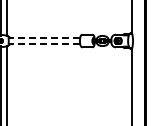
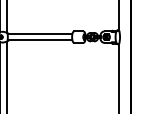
line: (44, 37) -> (40, 33), dashed -> solid
line: (44, 44) -> (40, 40), dashed -> solid

